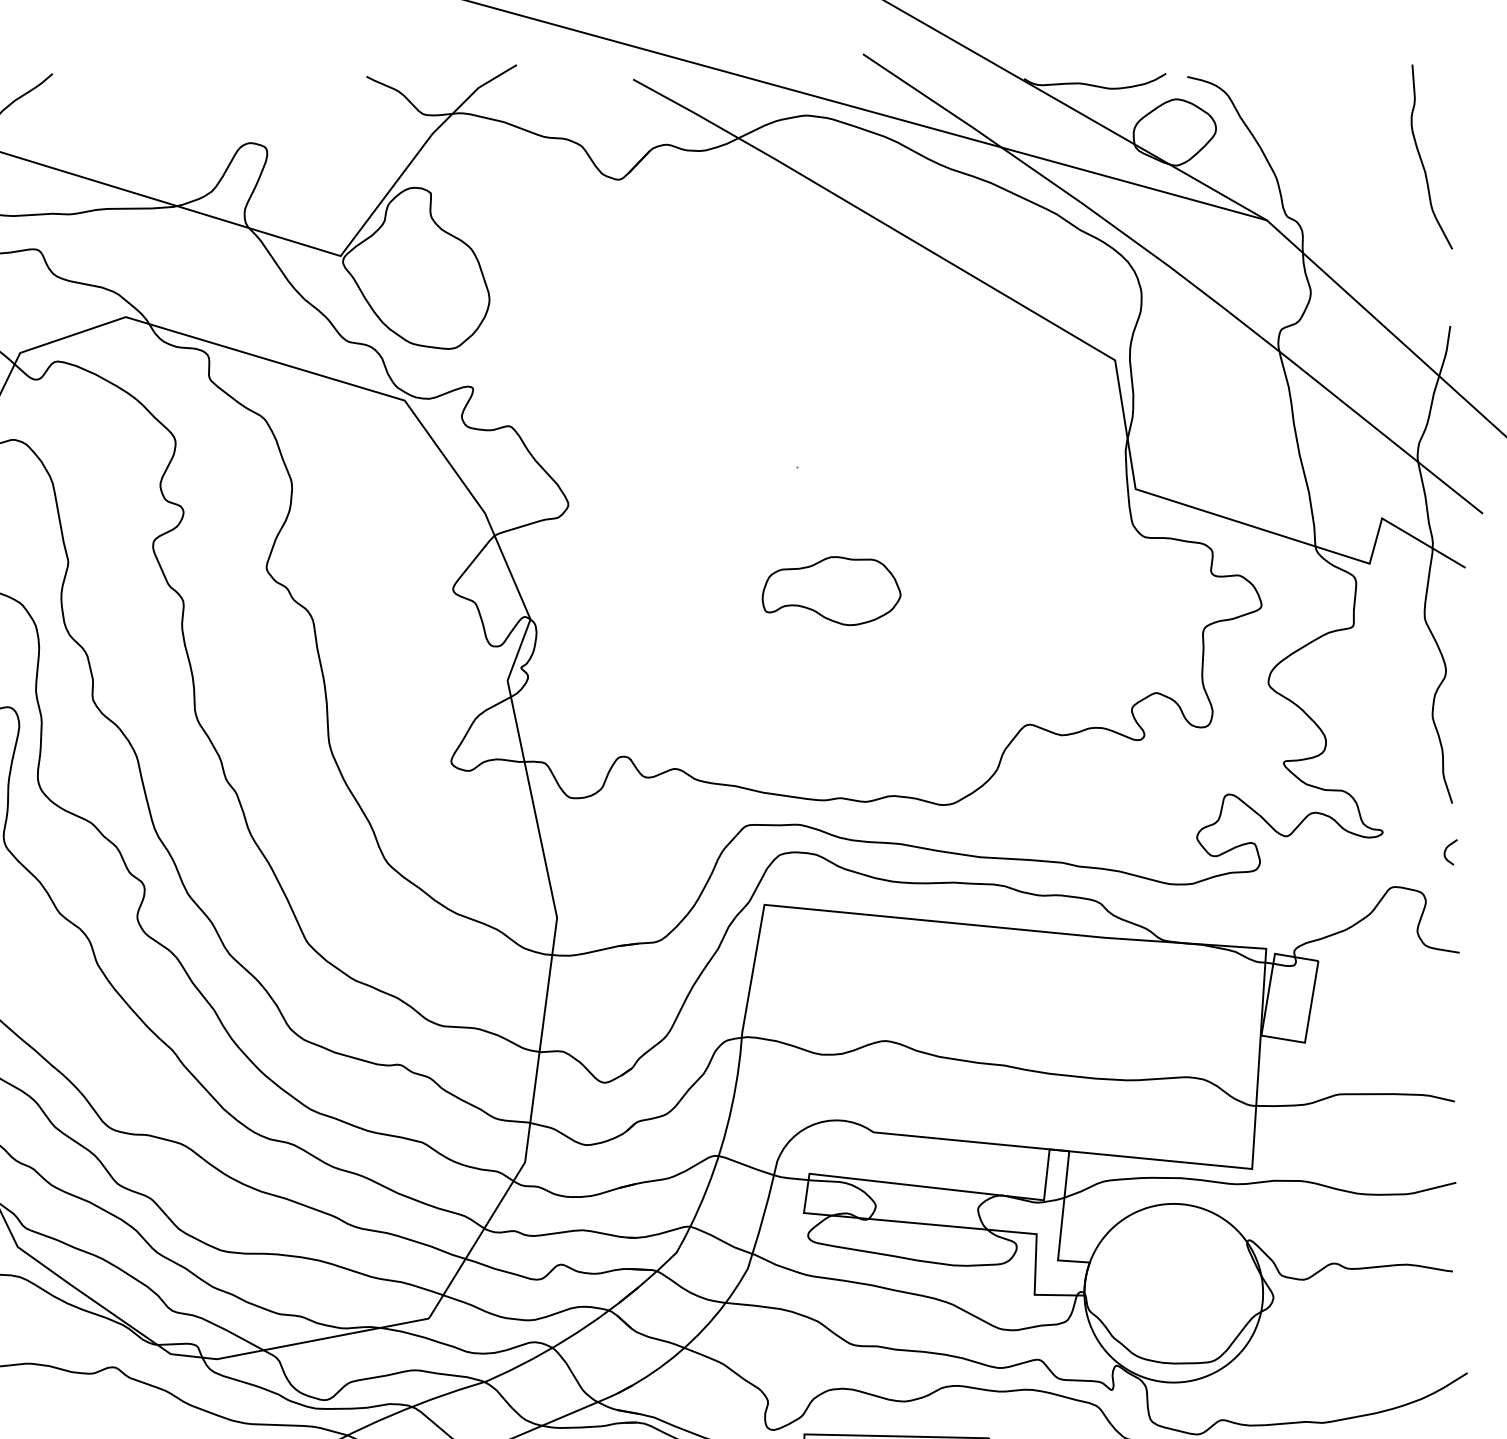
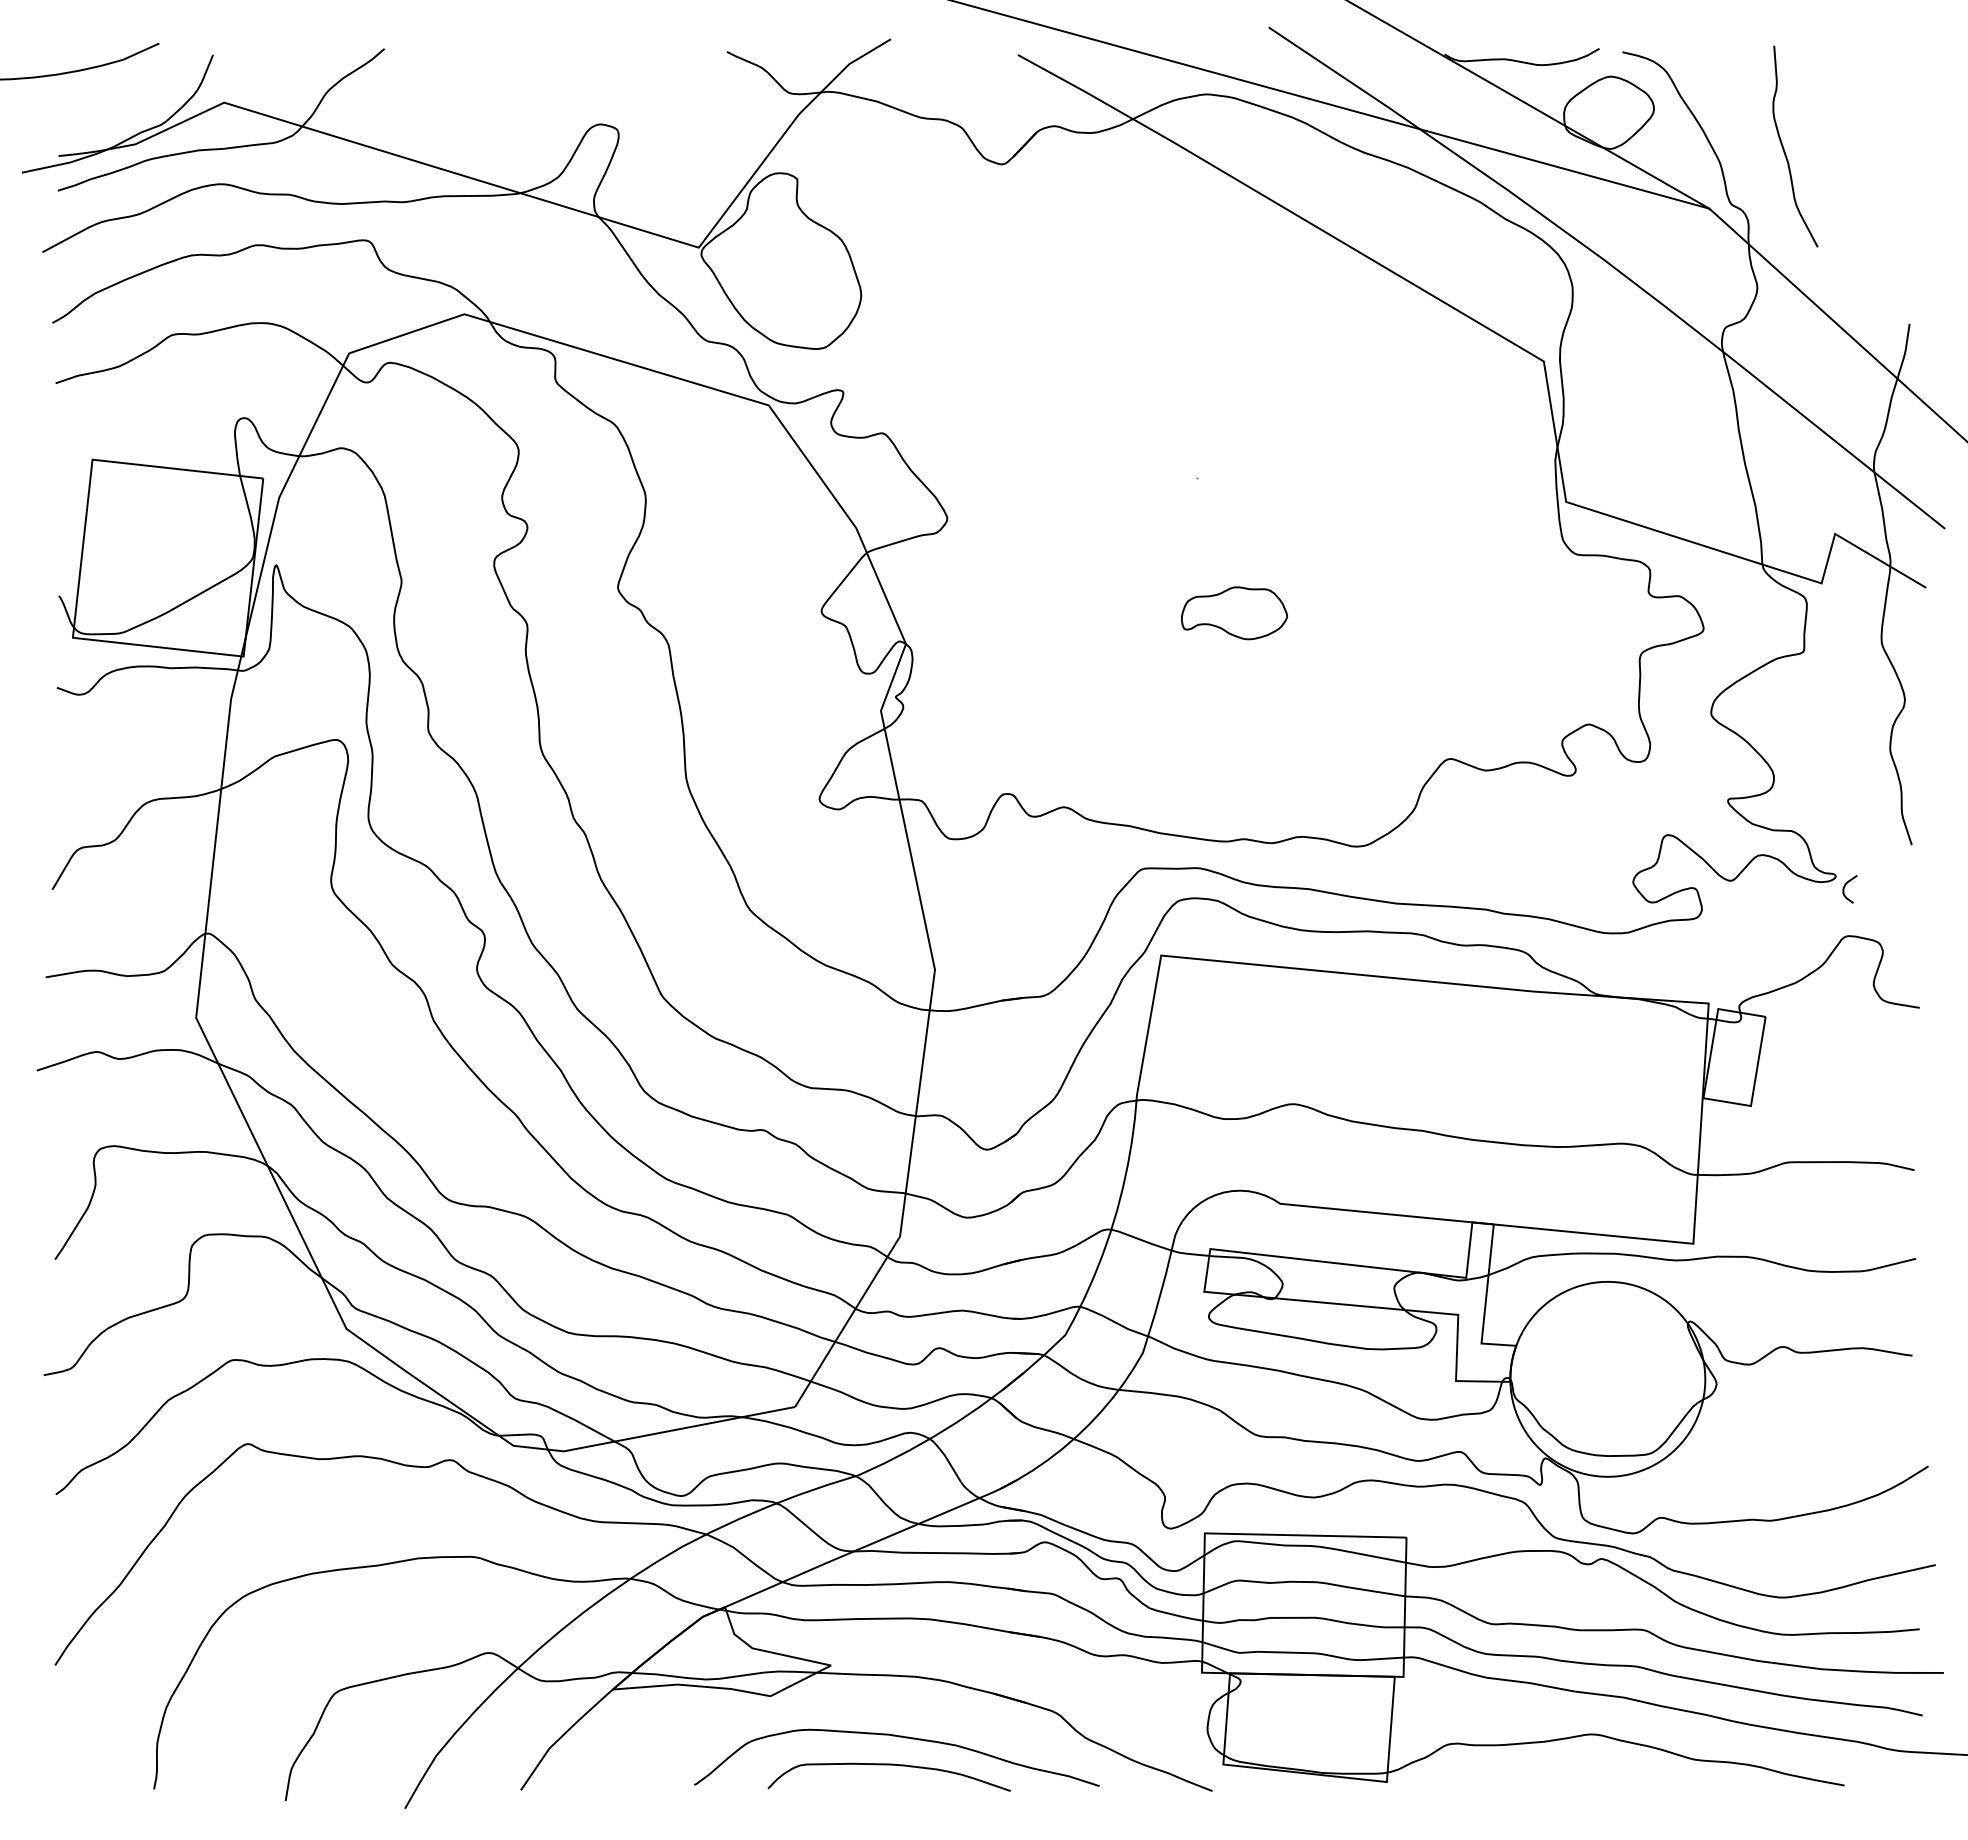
curve: (1421, 158) -> (1784, 148), moved
part: (831, 591) -> (1234, 613), size x0.7
curve: (1446, 850) -> (1845, 887), moved

